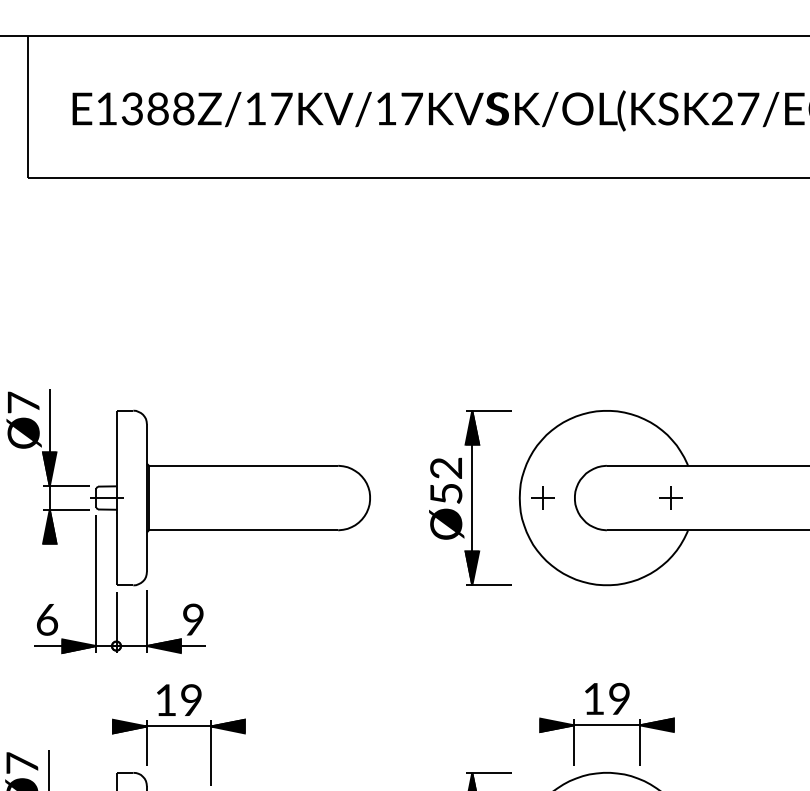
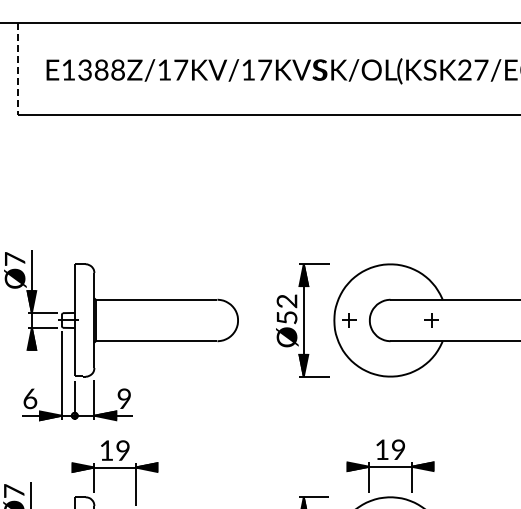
line: (27, 108) -> (17, 69), solid -> dashed

